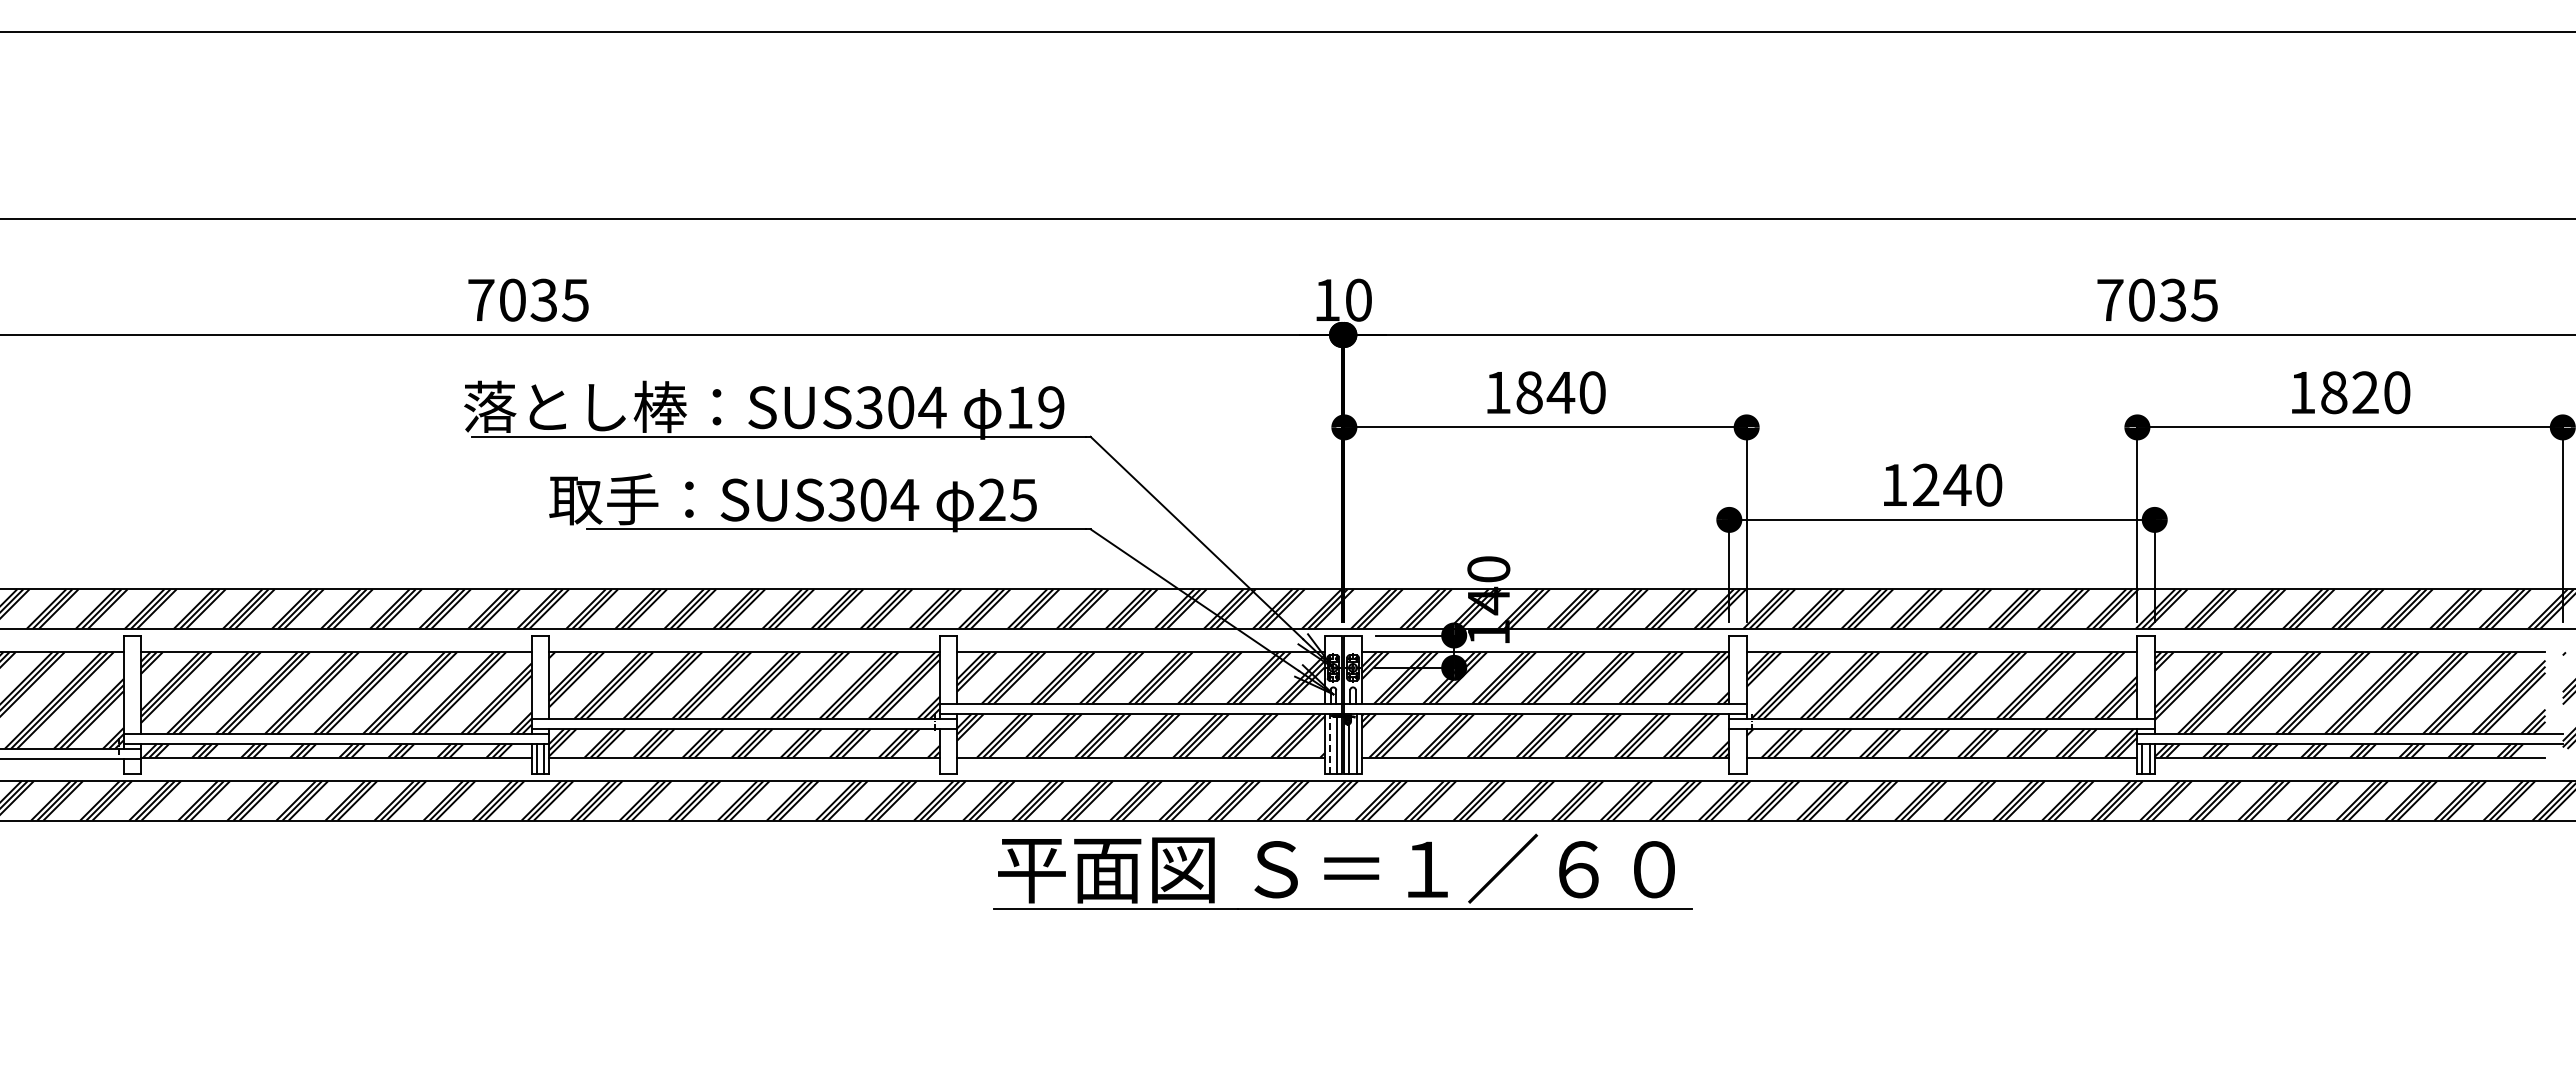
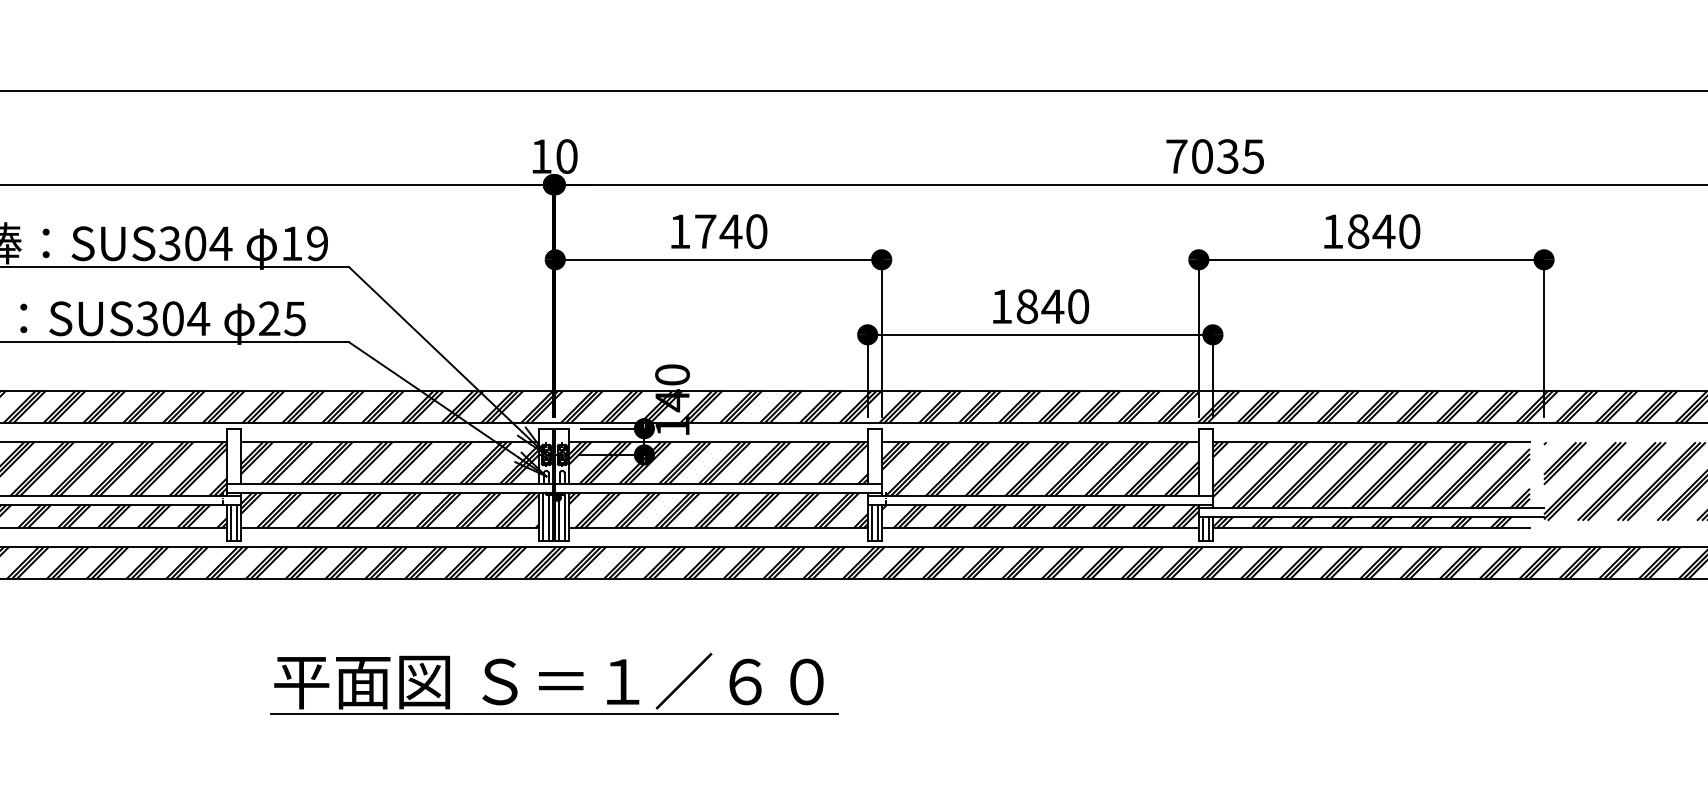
text: (1529, 392) -> (705, 231), 1840 -> 1740
text: (2365, 392) -> (1383, 231), 1820 -> 1840
text: (1926, 484) -> (1027, 306), 1240 -> 1840
line: (1329, 743) -> (543, 516), dashed -> solid
line: (944, 751) -> (230, 522), added
line: (952, 751) -> (237, 522), added
line: (1734, 751) -> (871, 522), added
line: (1741, 751) -> (877, 522), added
part: (1342, 871) -> (553, 683), moved

